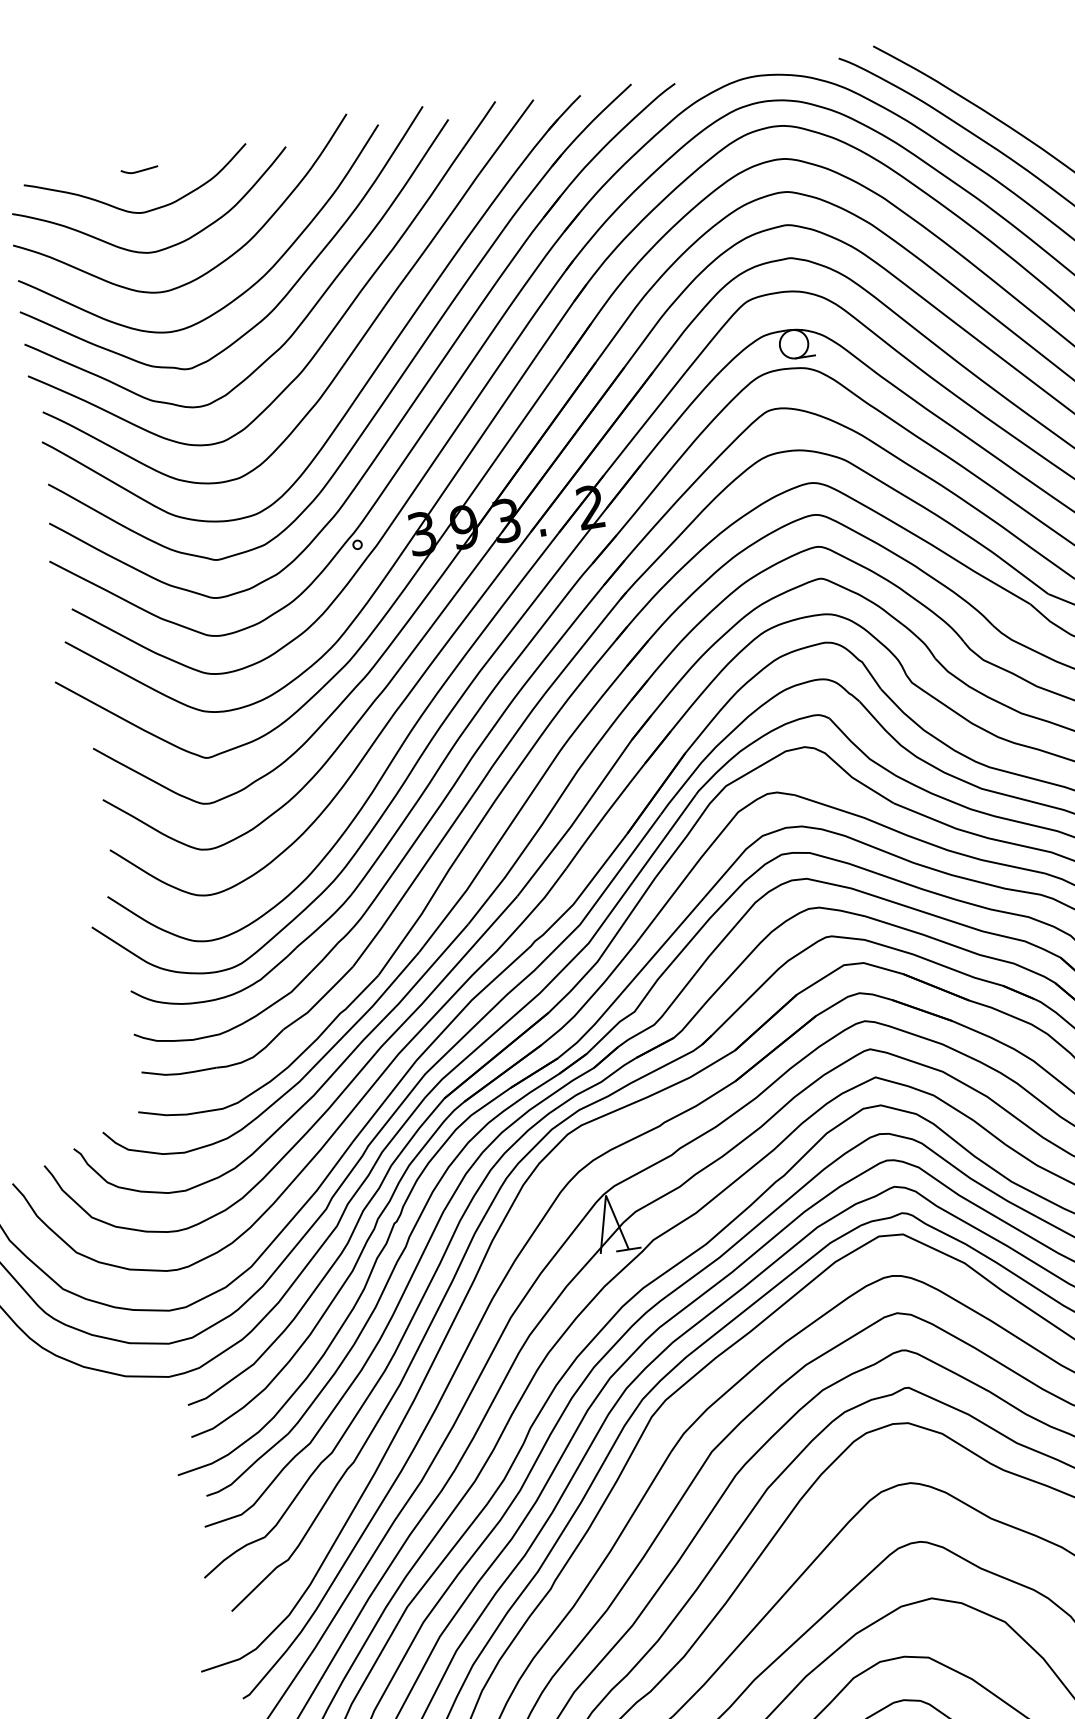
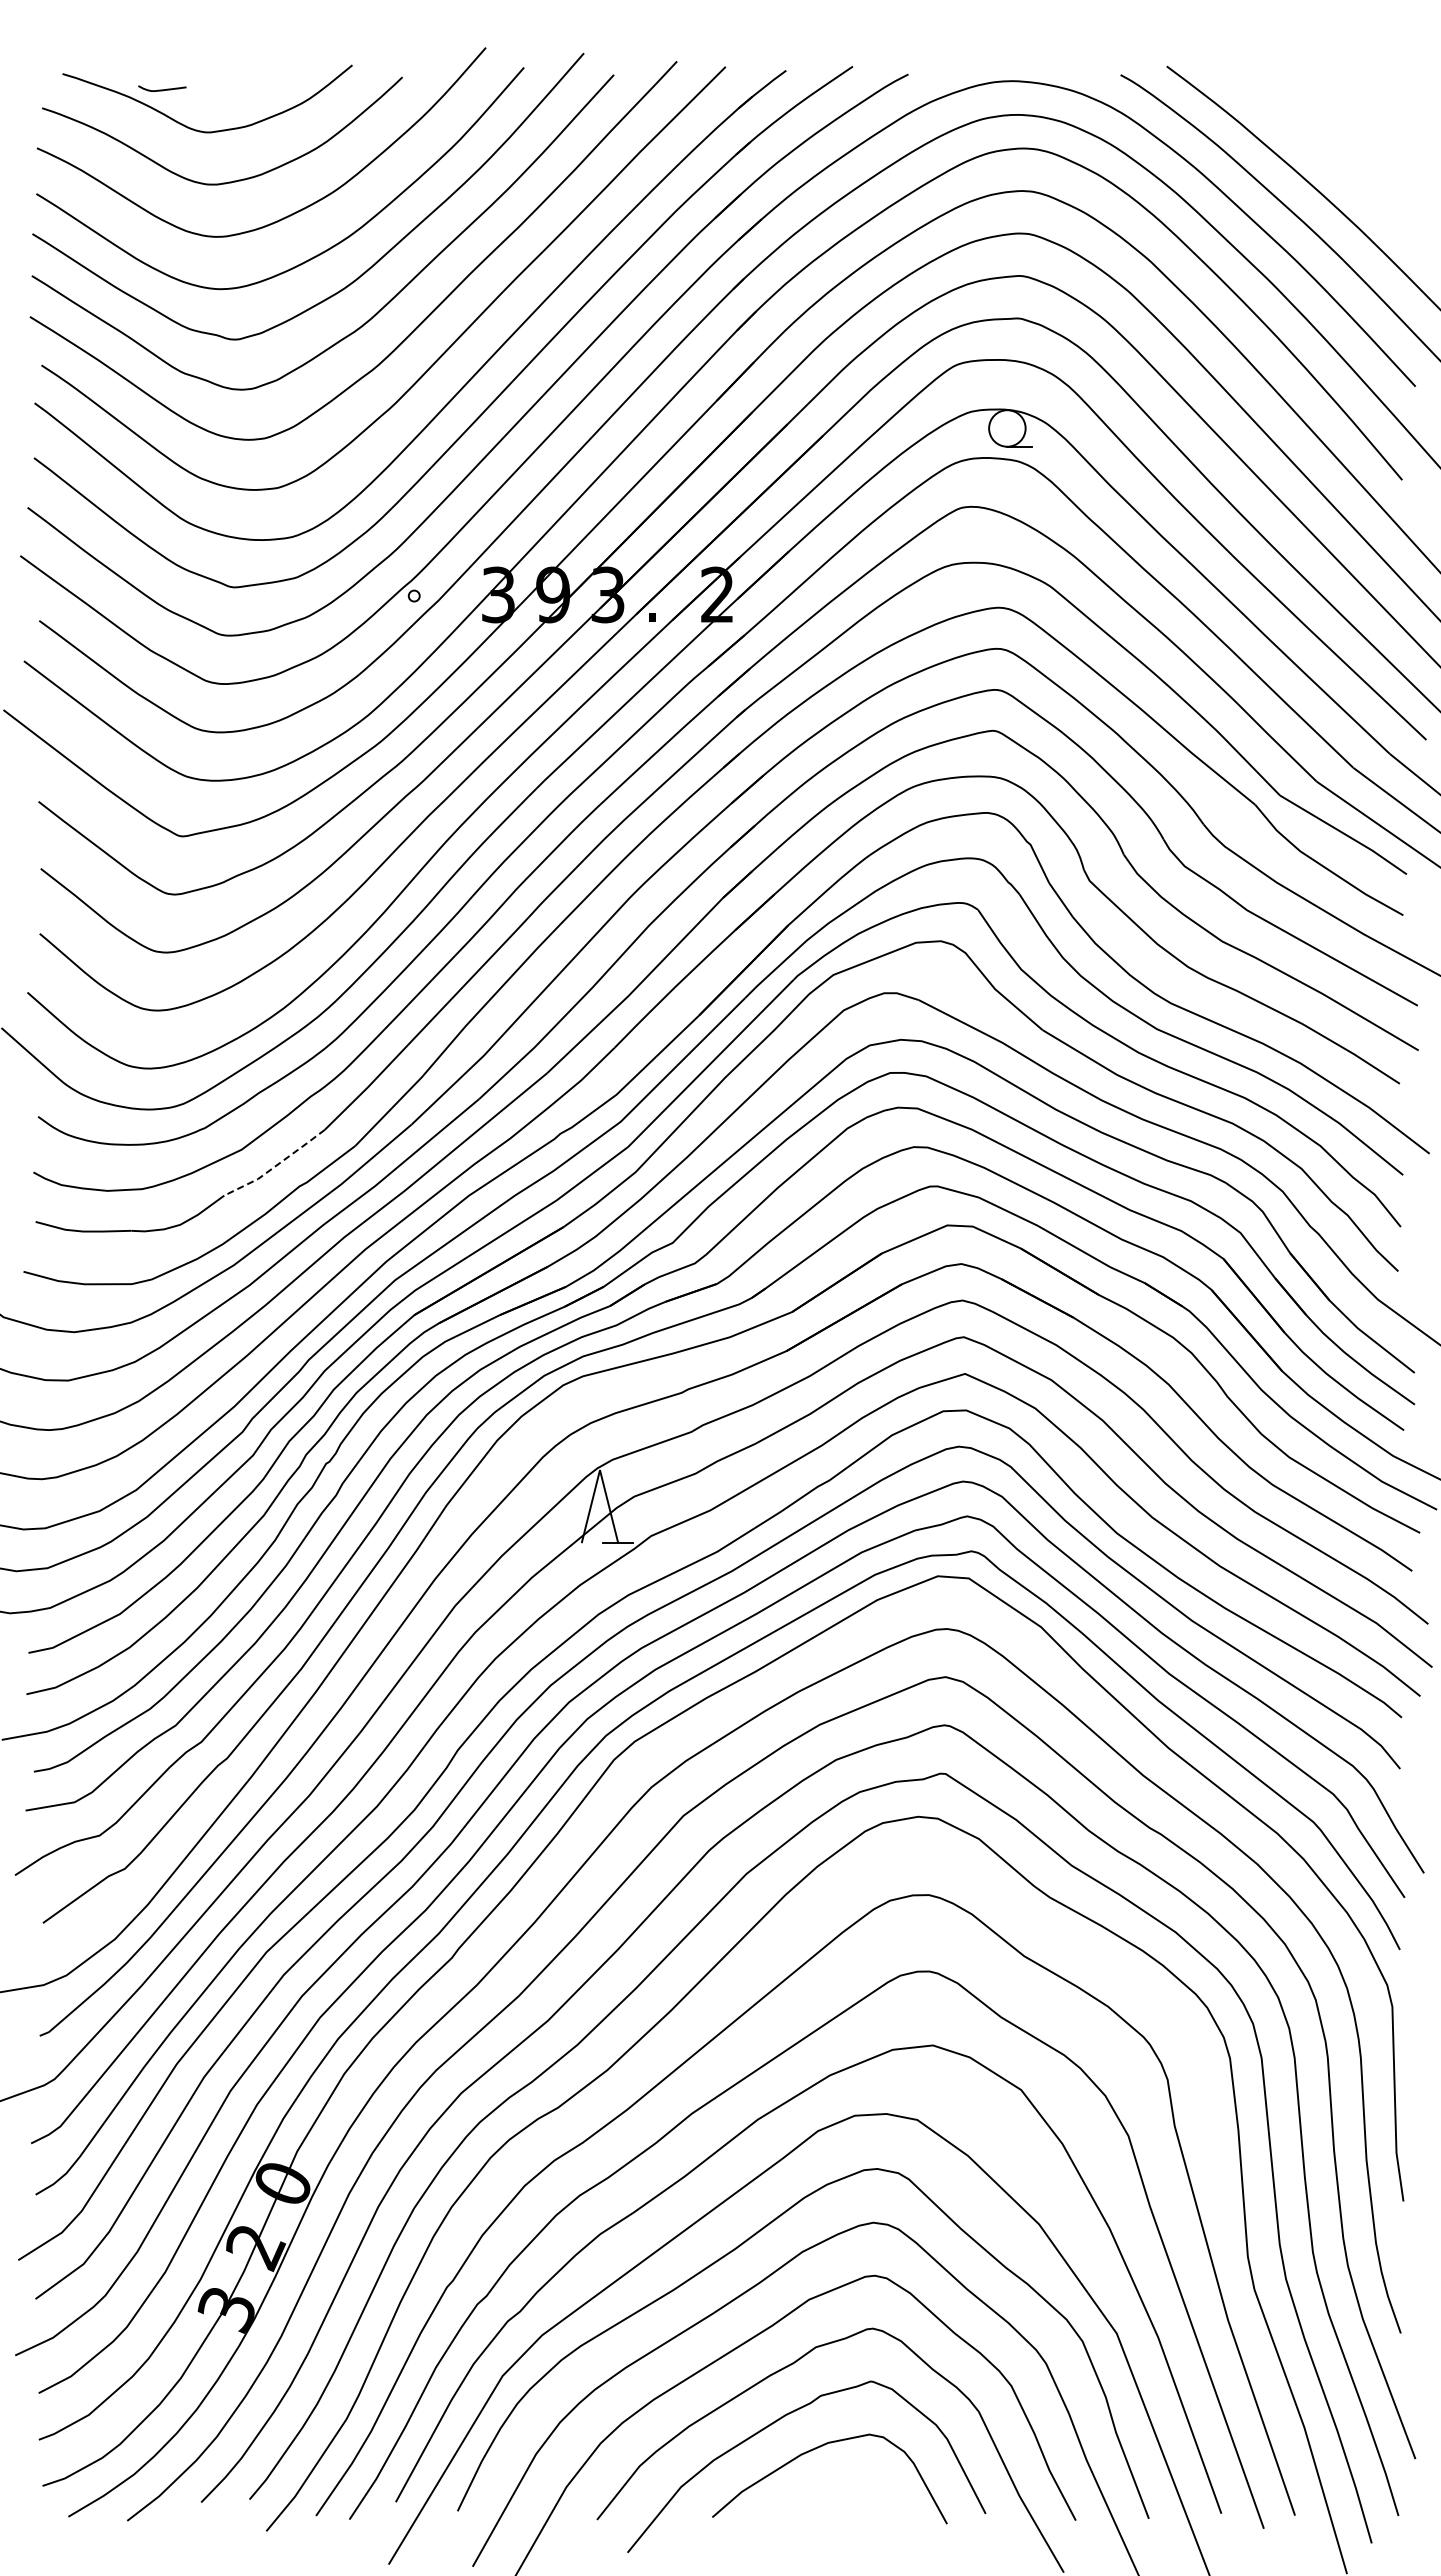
curve: (139, 170) -> (162, 89), moved
line: (320, 999) -> (276, 1165), solid -> dashed

